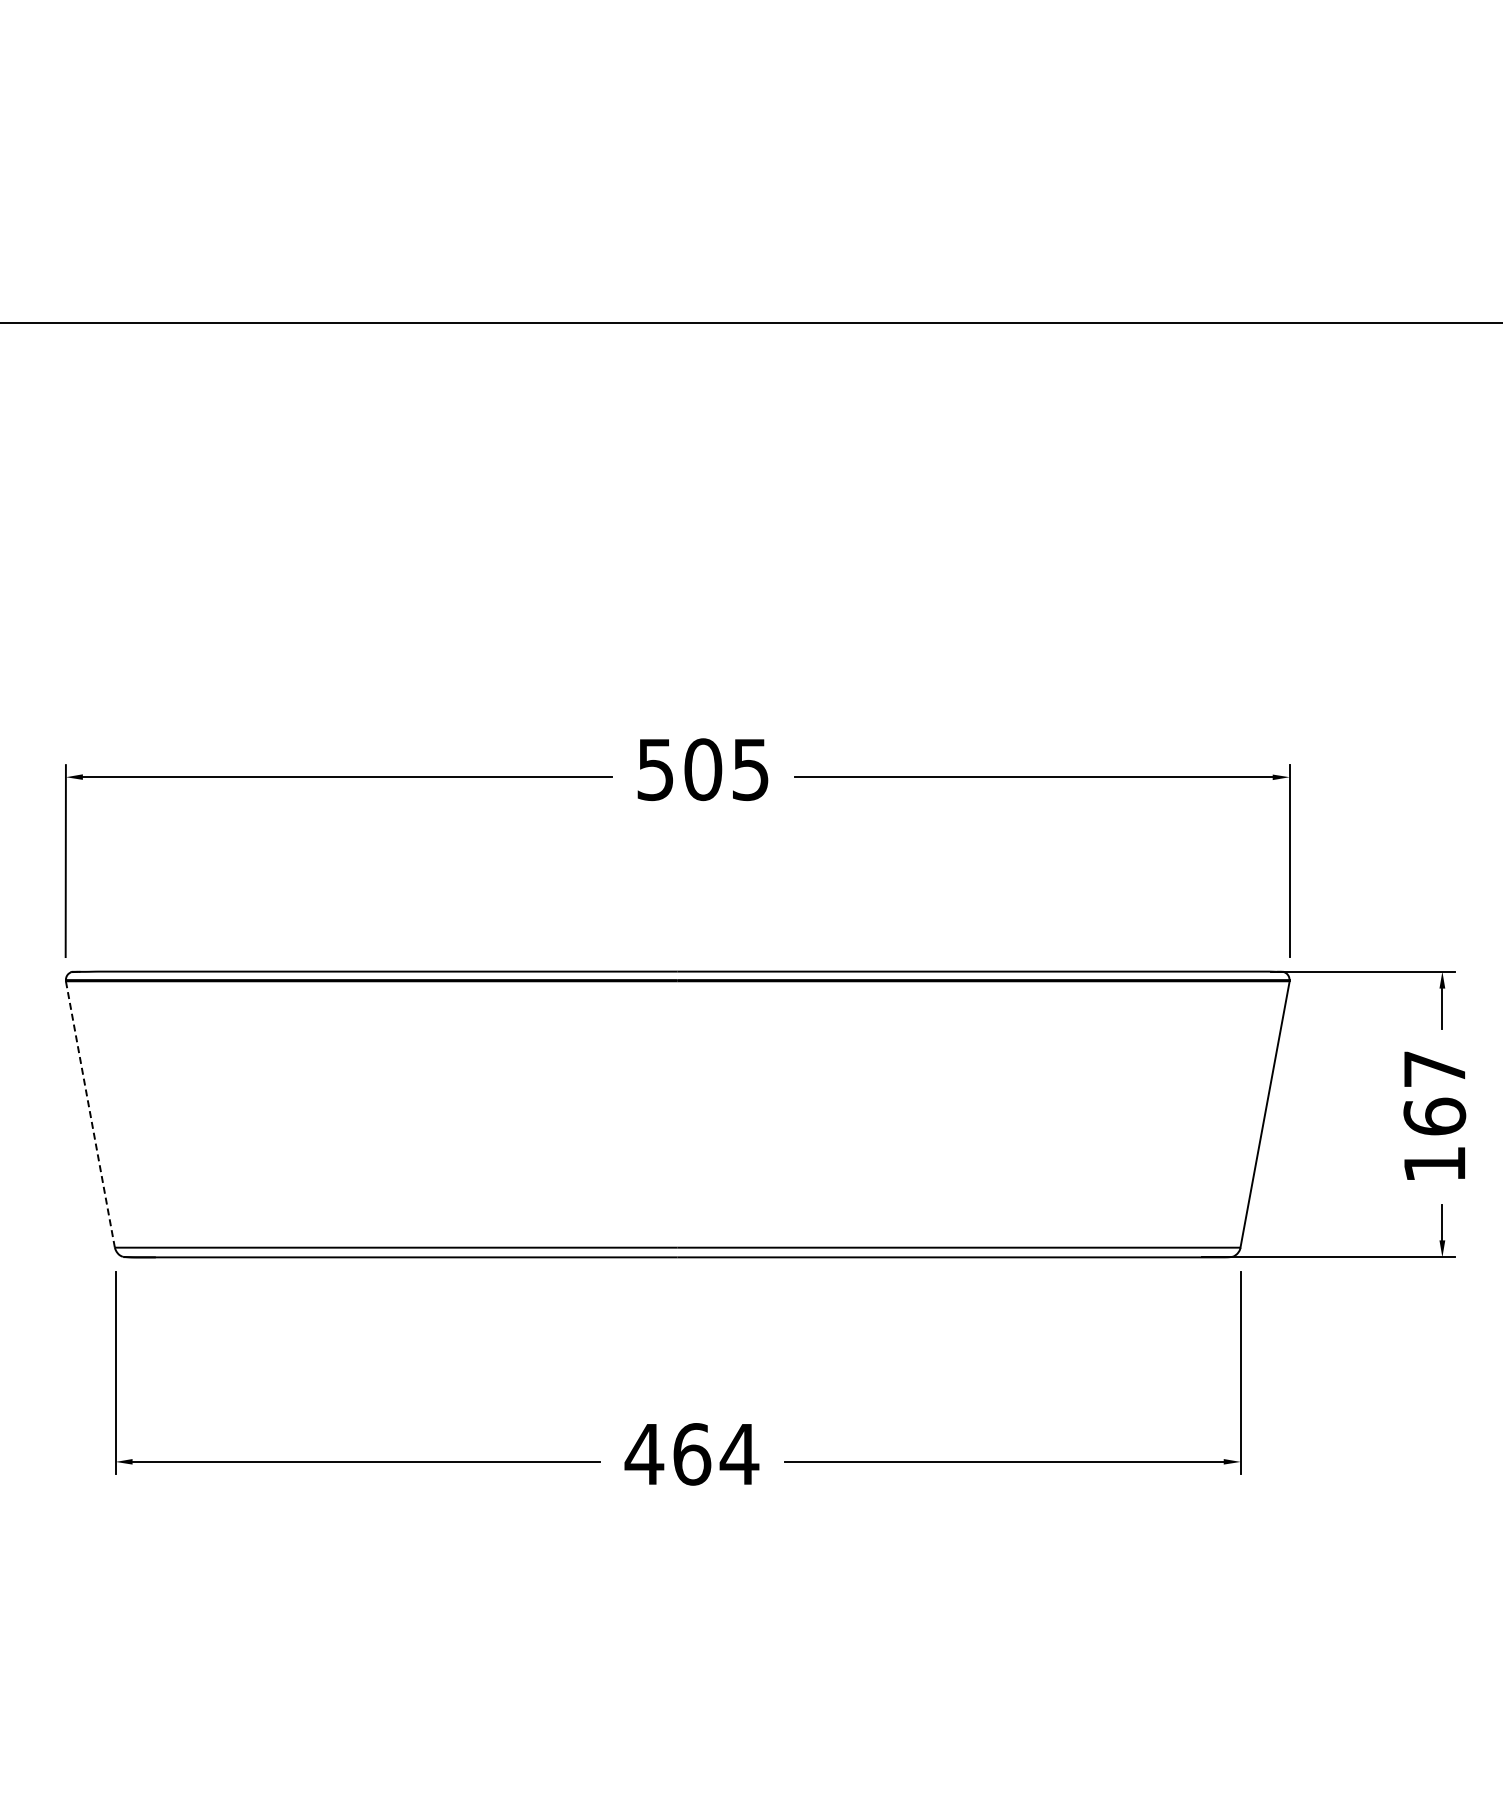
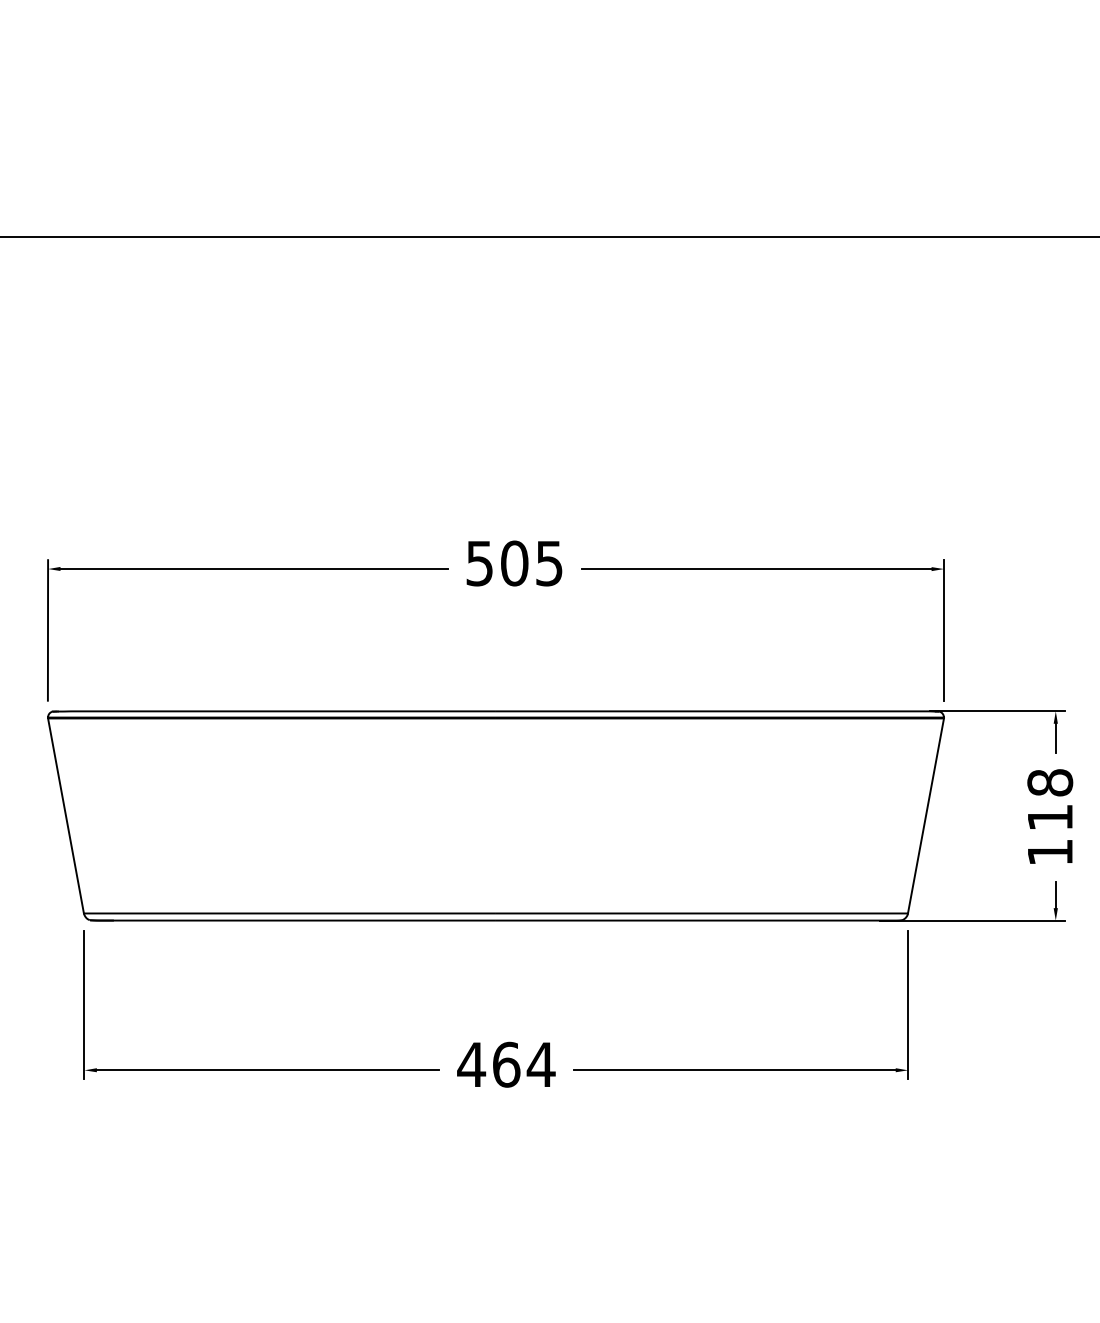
text: (1434, 1092) -> (1050, 799), 167 -> 118
line: (90, 1114) -> (66, 815), dashed -> solid

